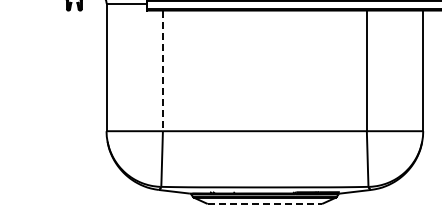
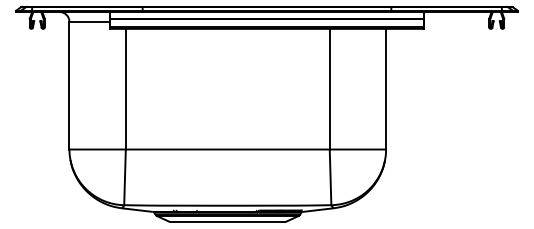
line: (162, 71) -> (125, 89), dashed -> solid
line: (265, 204) -> (228, 222), dashed -> solid

